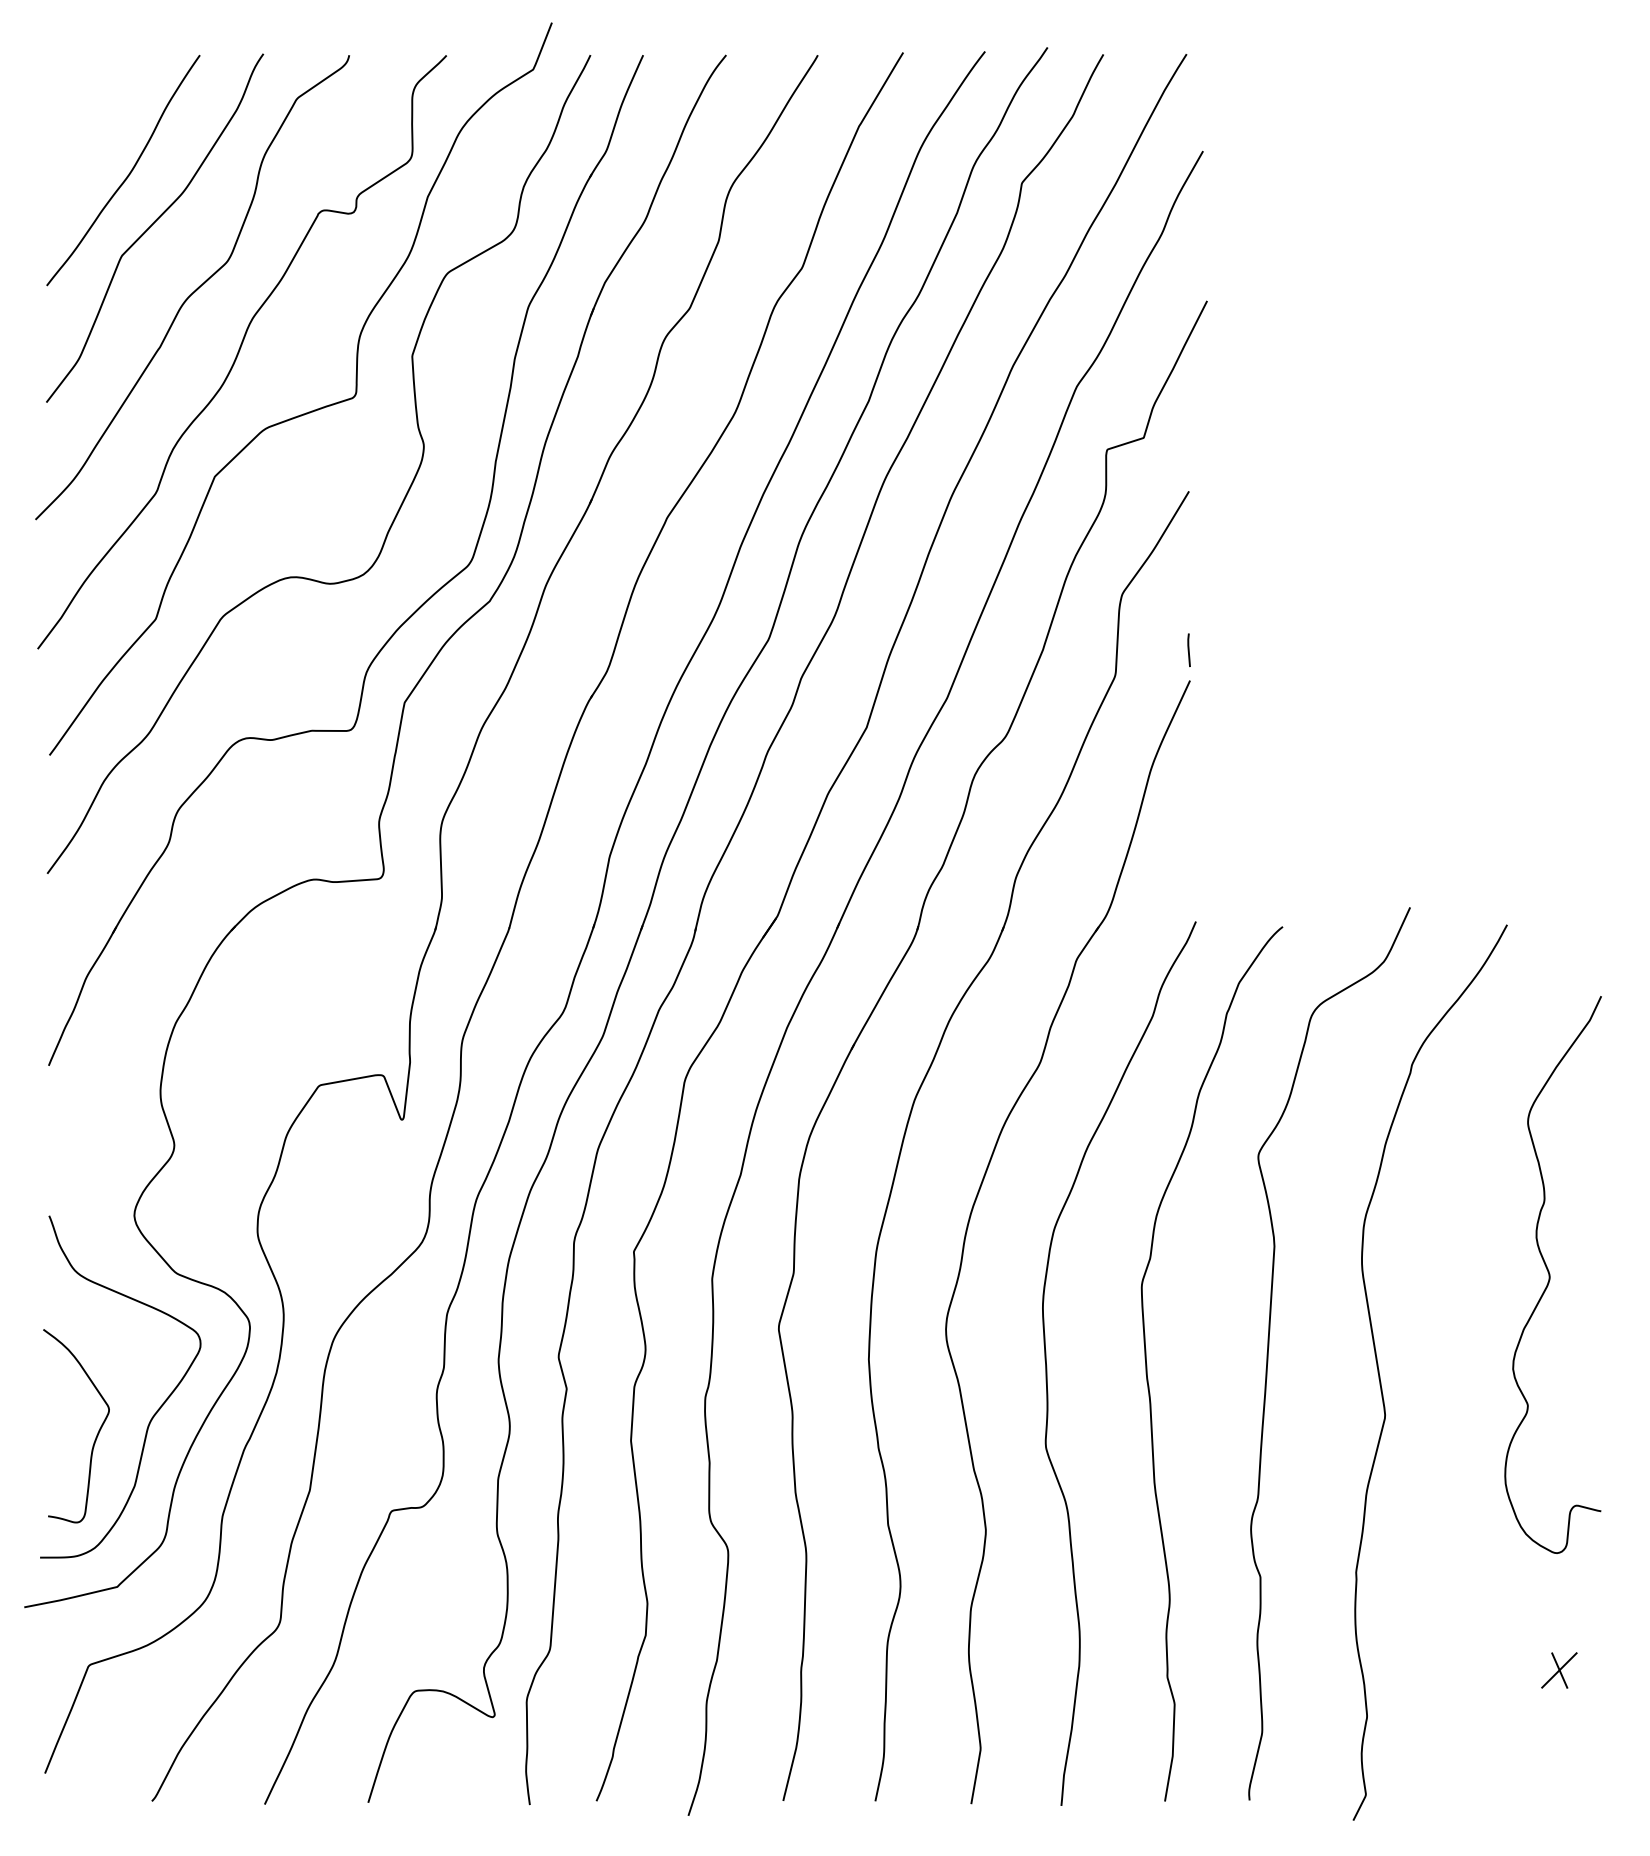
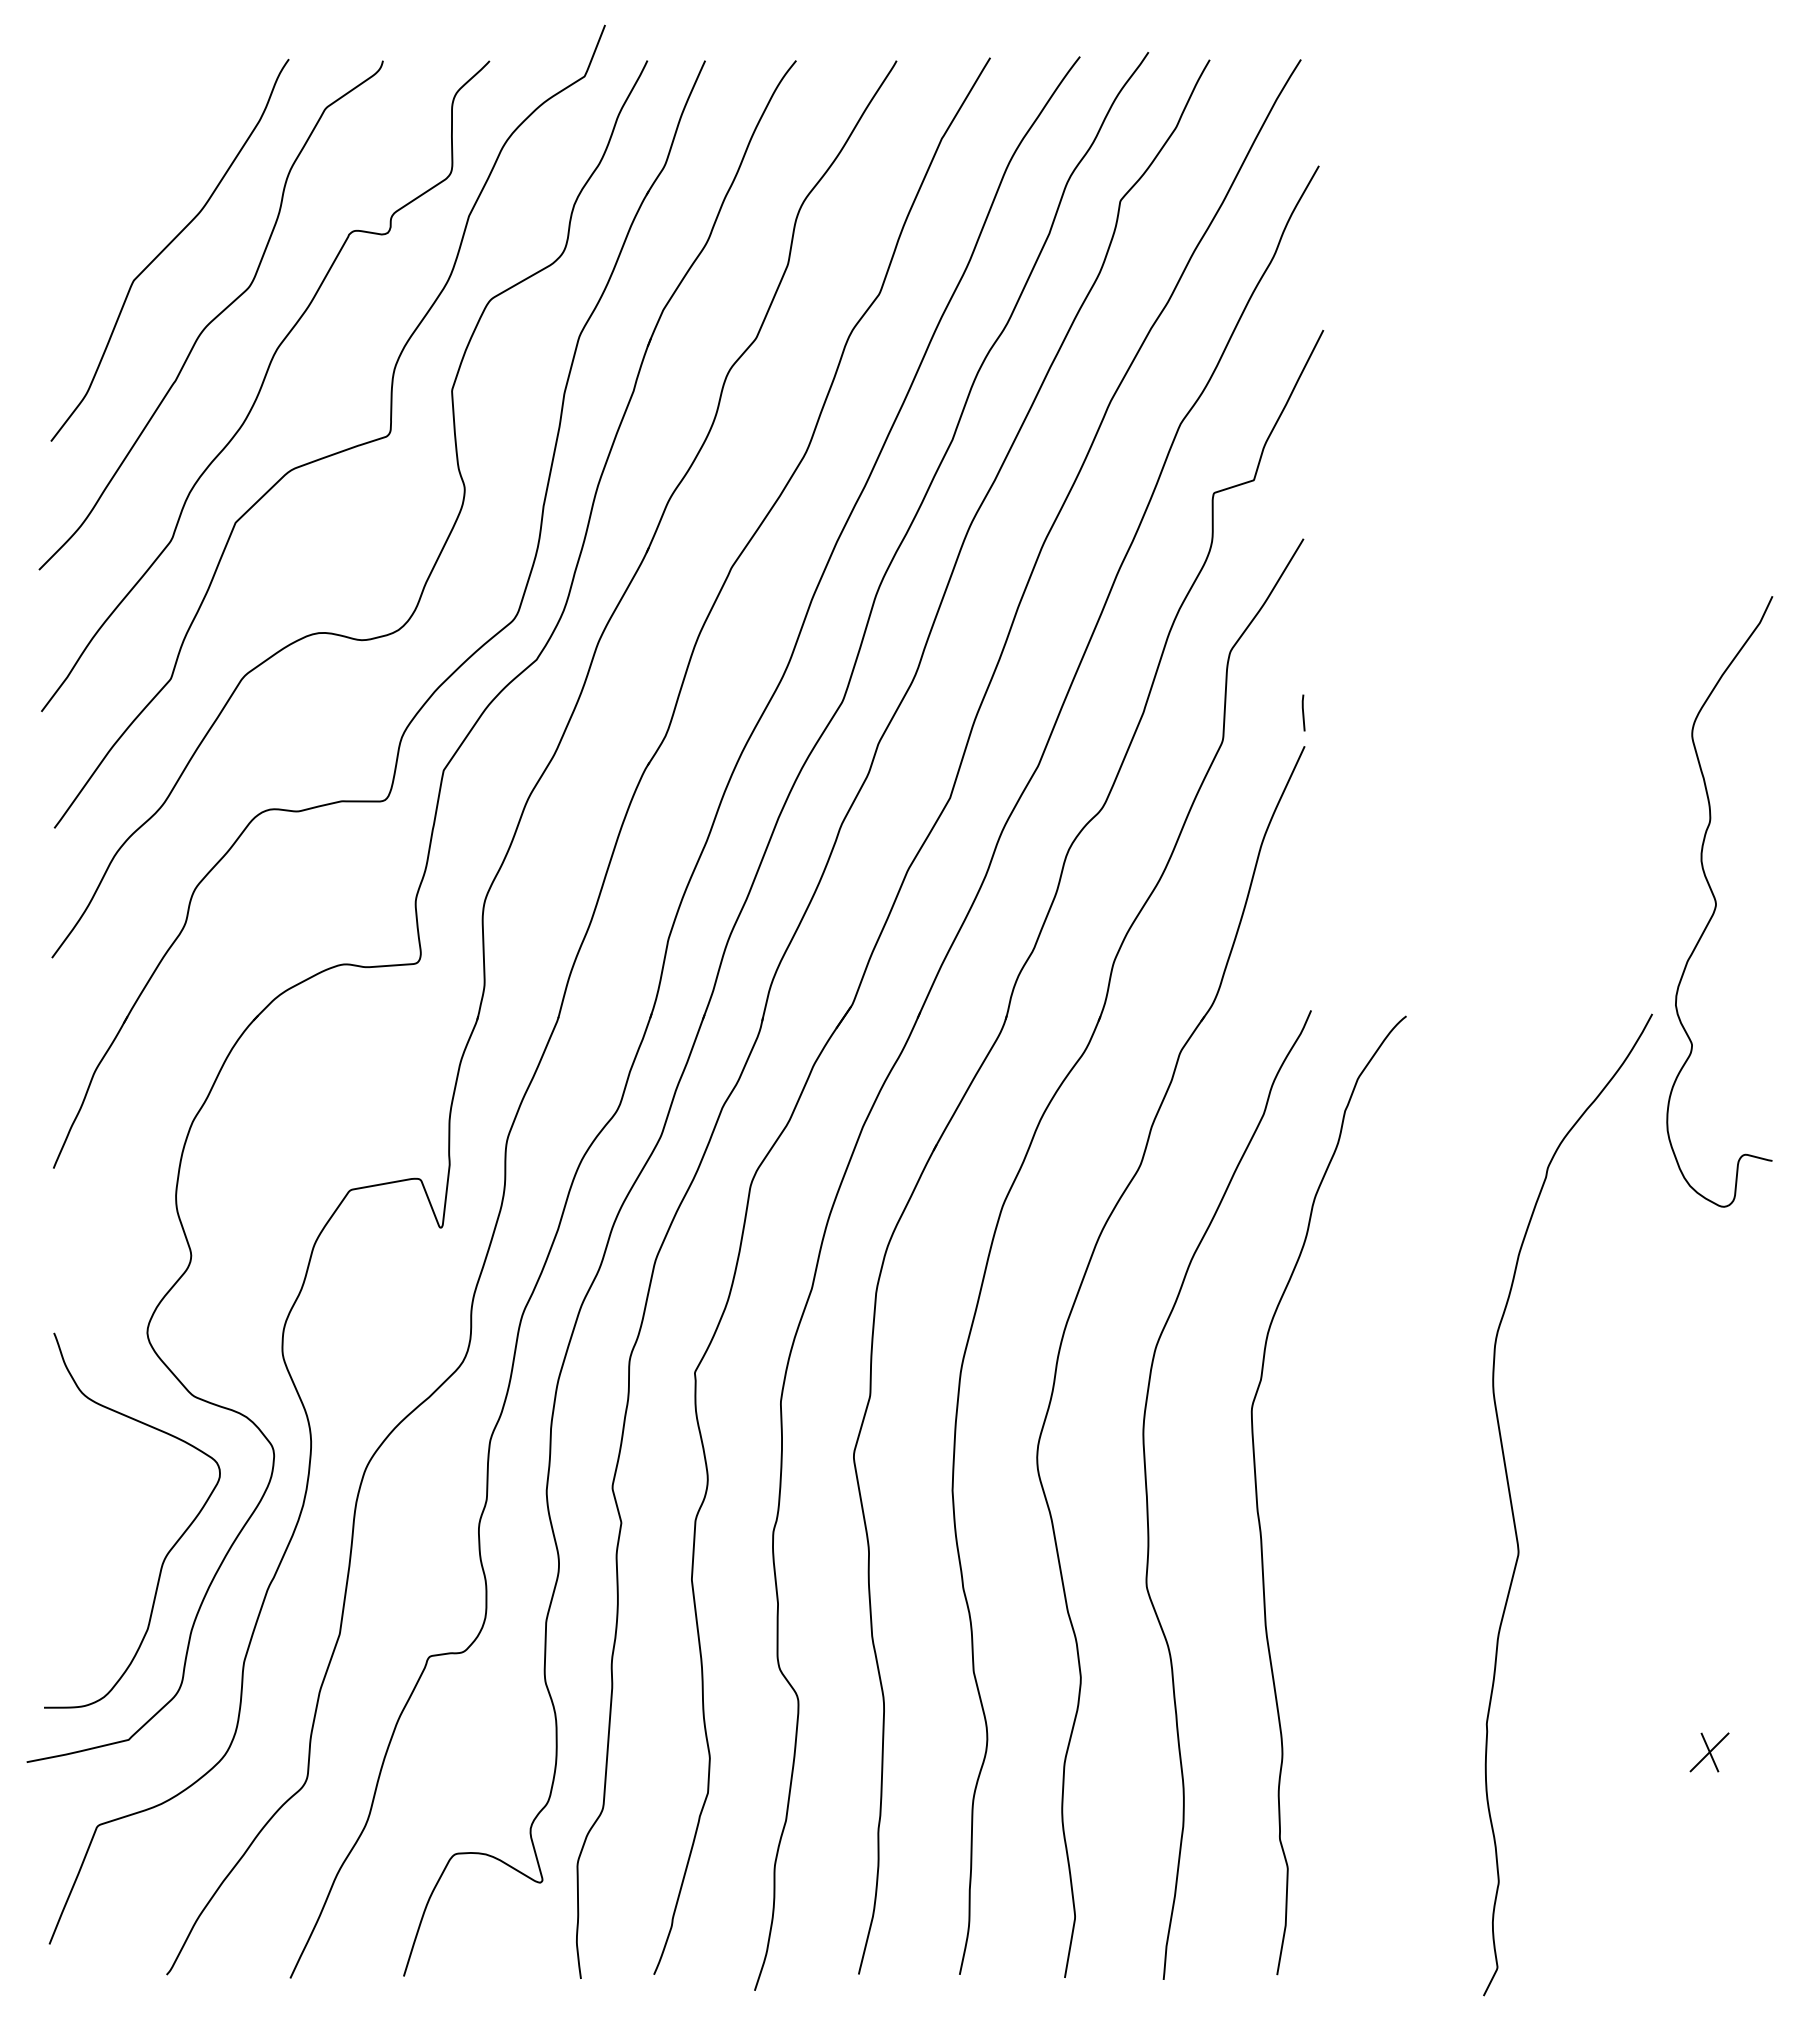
curve: (128, 174) -> (140, 191), removed
curve: (1550, 1274) -> (1716, 901), moved
curve: (1269, 1349) -> (1391, 1479), removed
curve: (96, 1436) -> (105, 1574), removed
part: (1559, 1670) -> (1709, 1752), moved

